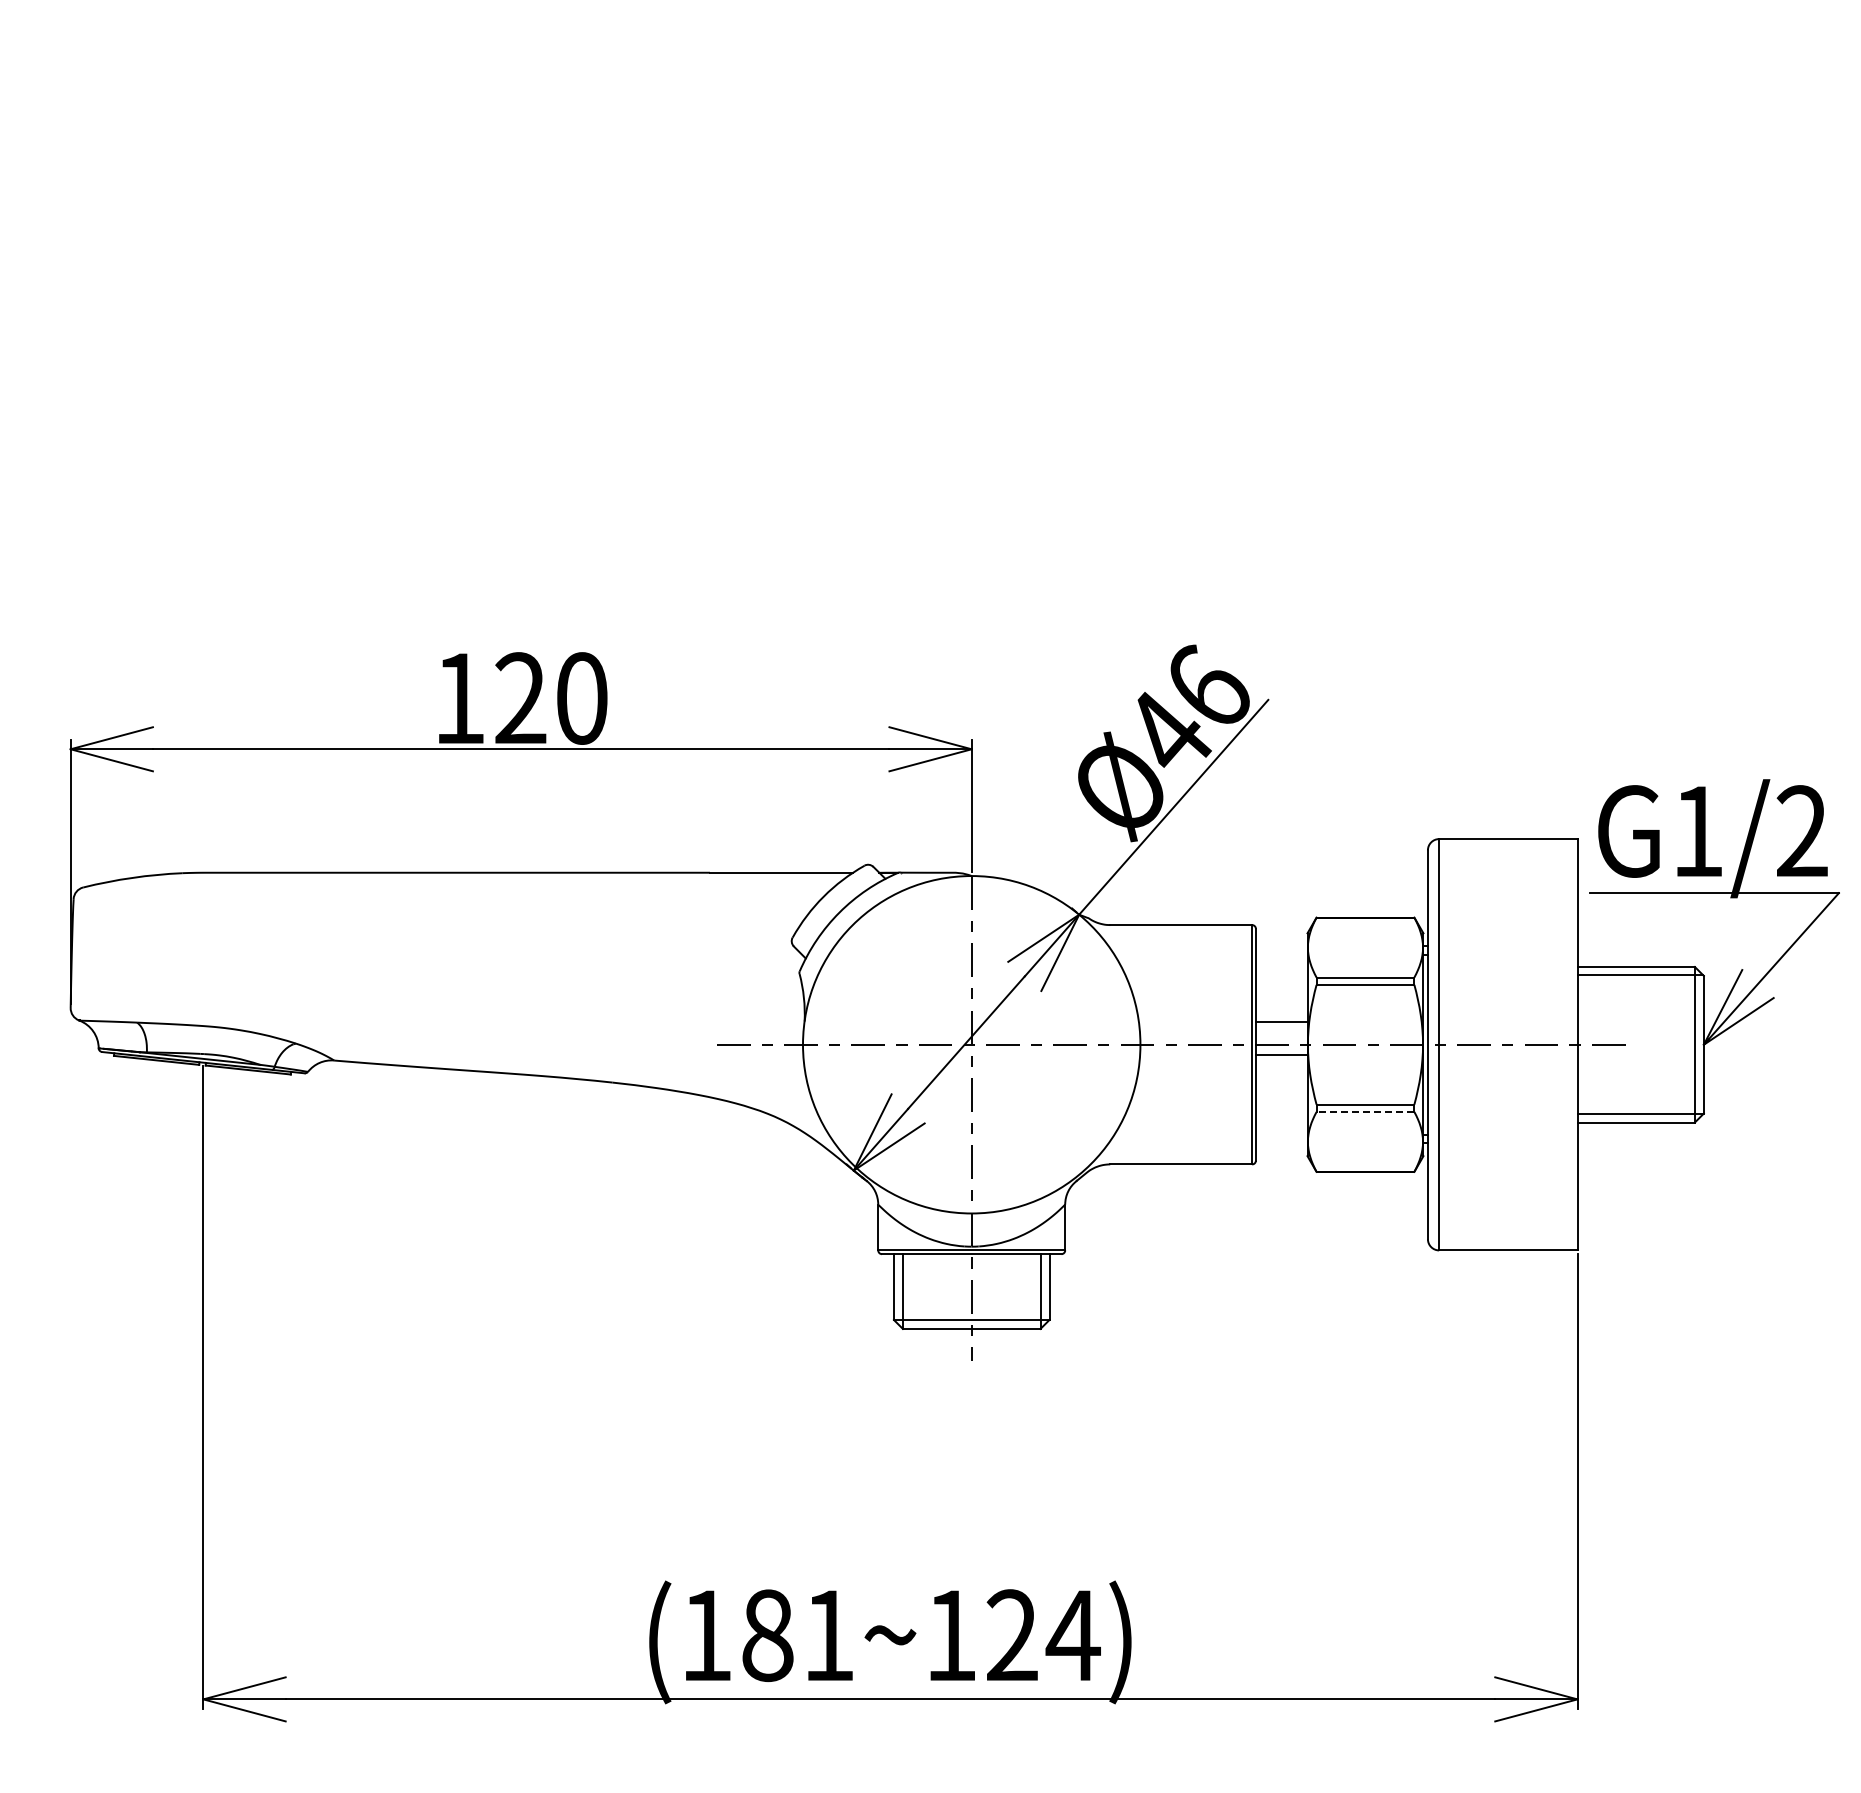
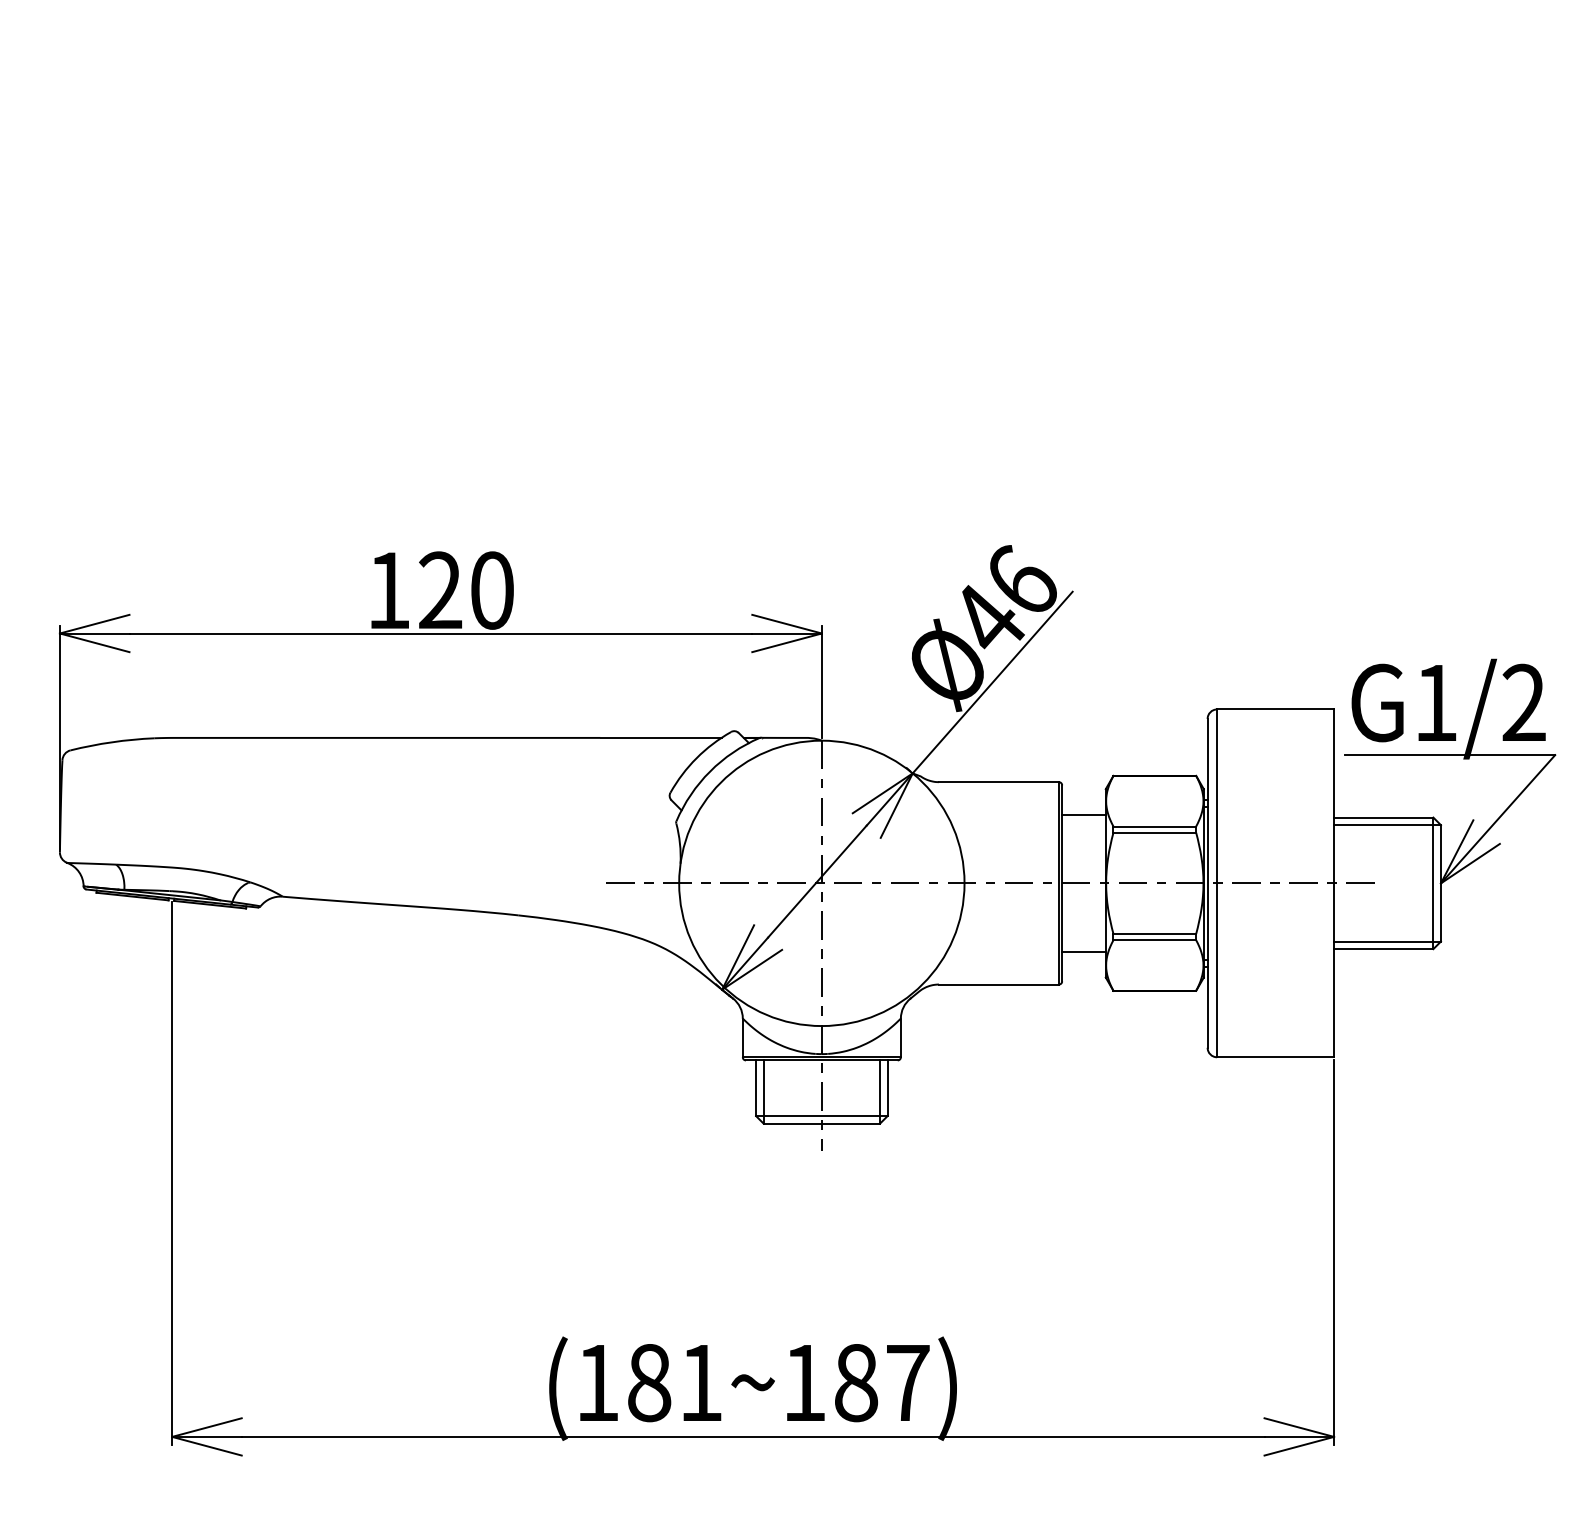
line: (1281, 1021) -> (1083, 814), moved
line: (1281, 1054) -> (1083, 951), moved
line: (1365, 1112) -> (1154, 940), dashed -> solid
text: (1043, 1635) -> (882, 1382), (181~124) -> (181~187)

